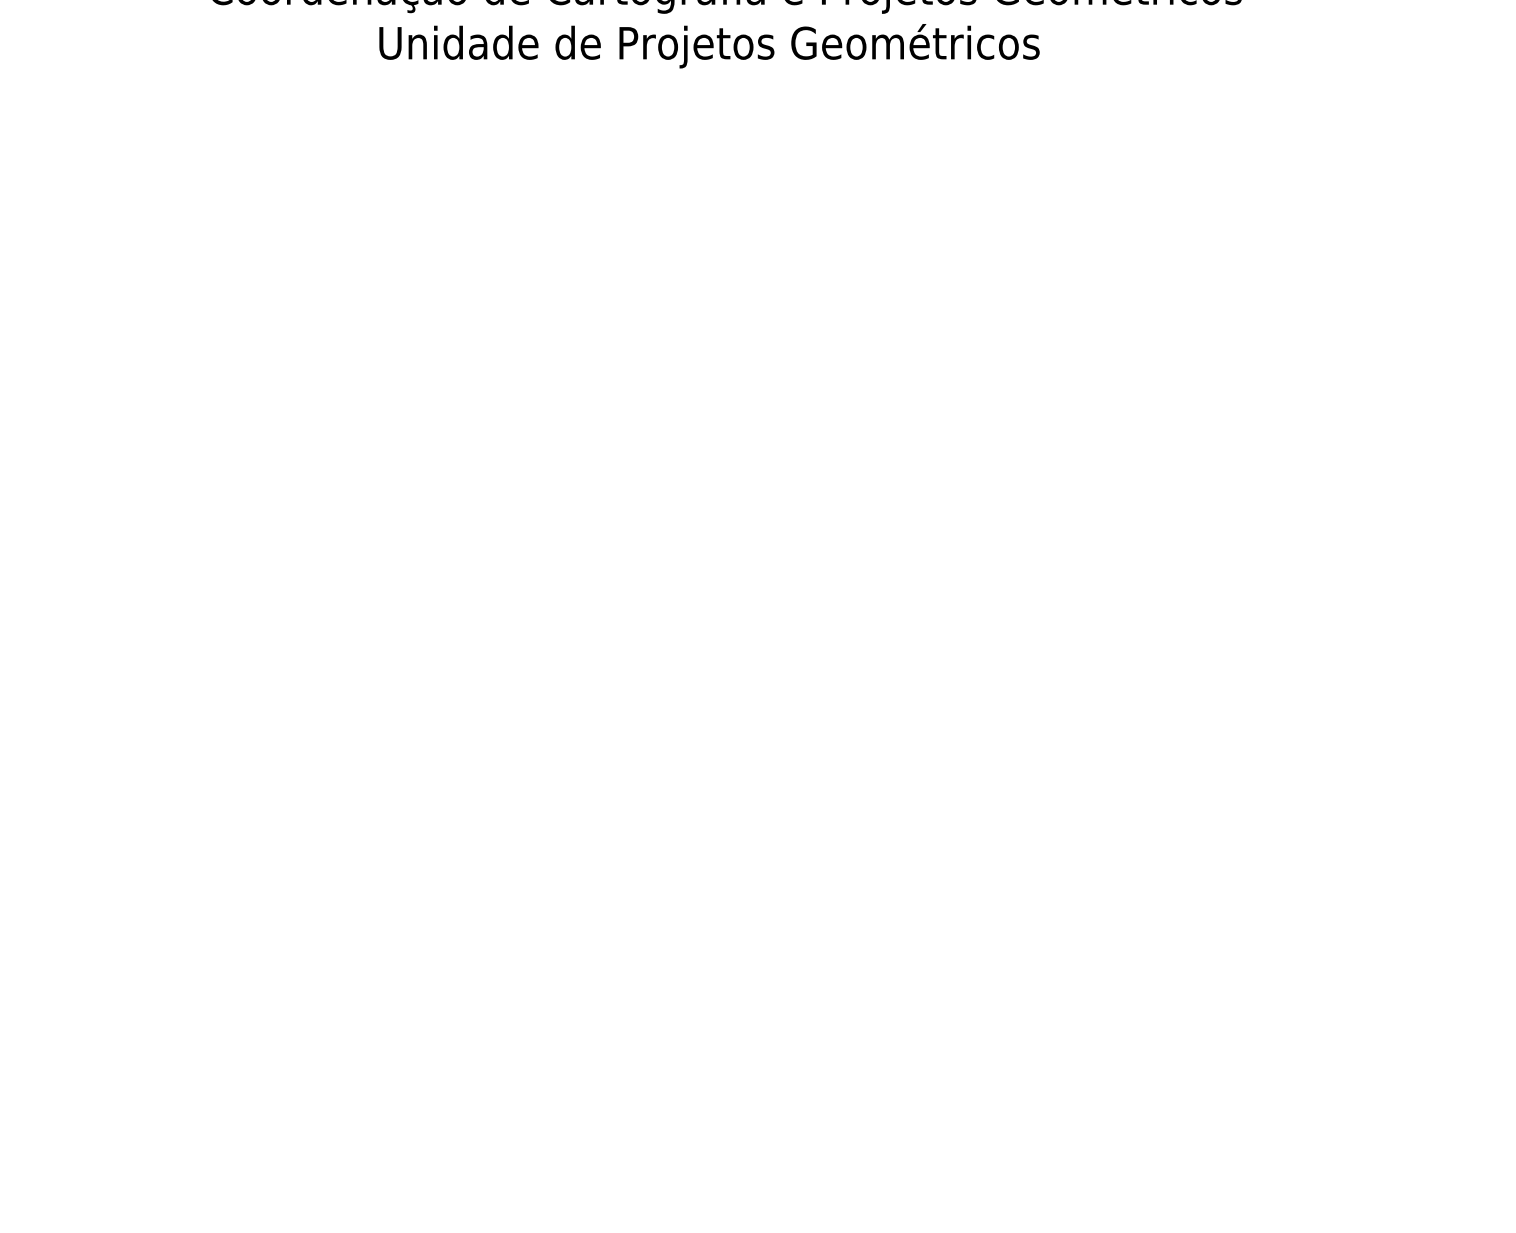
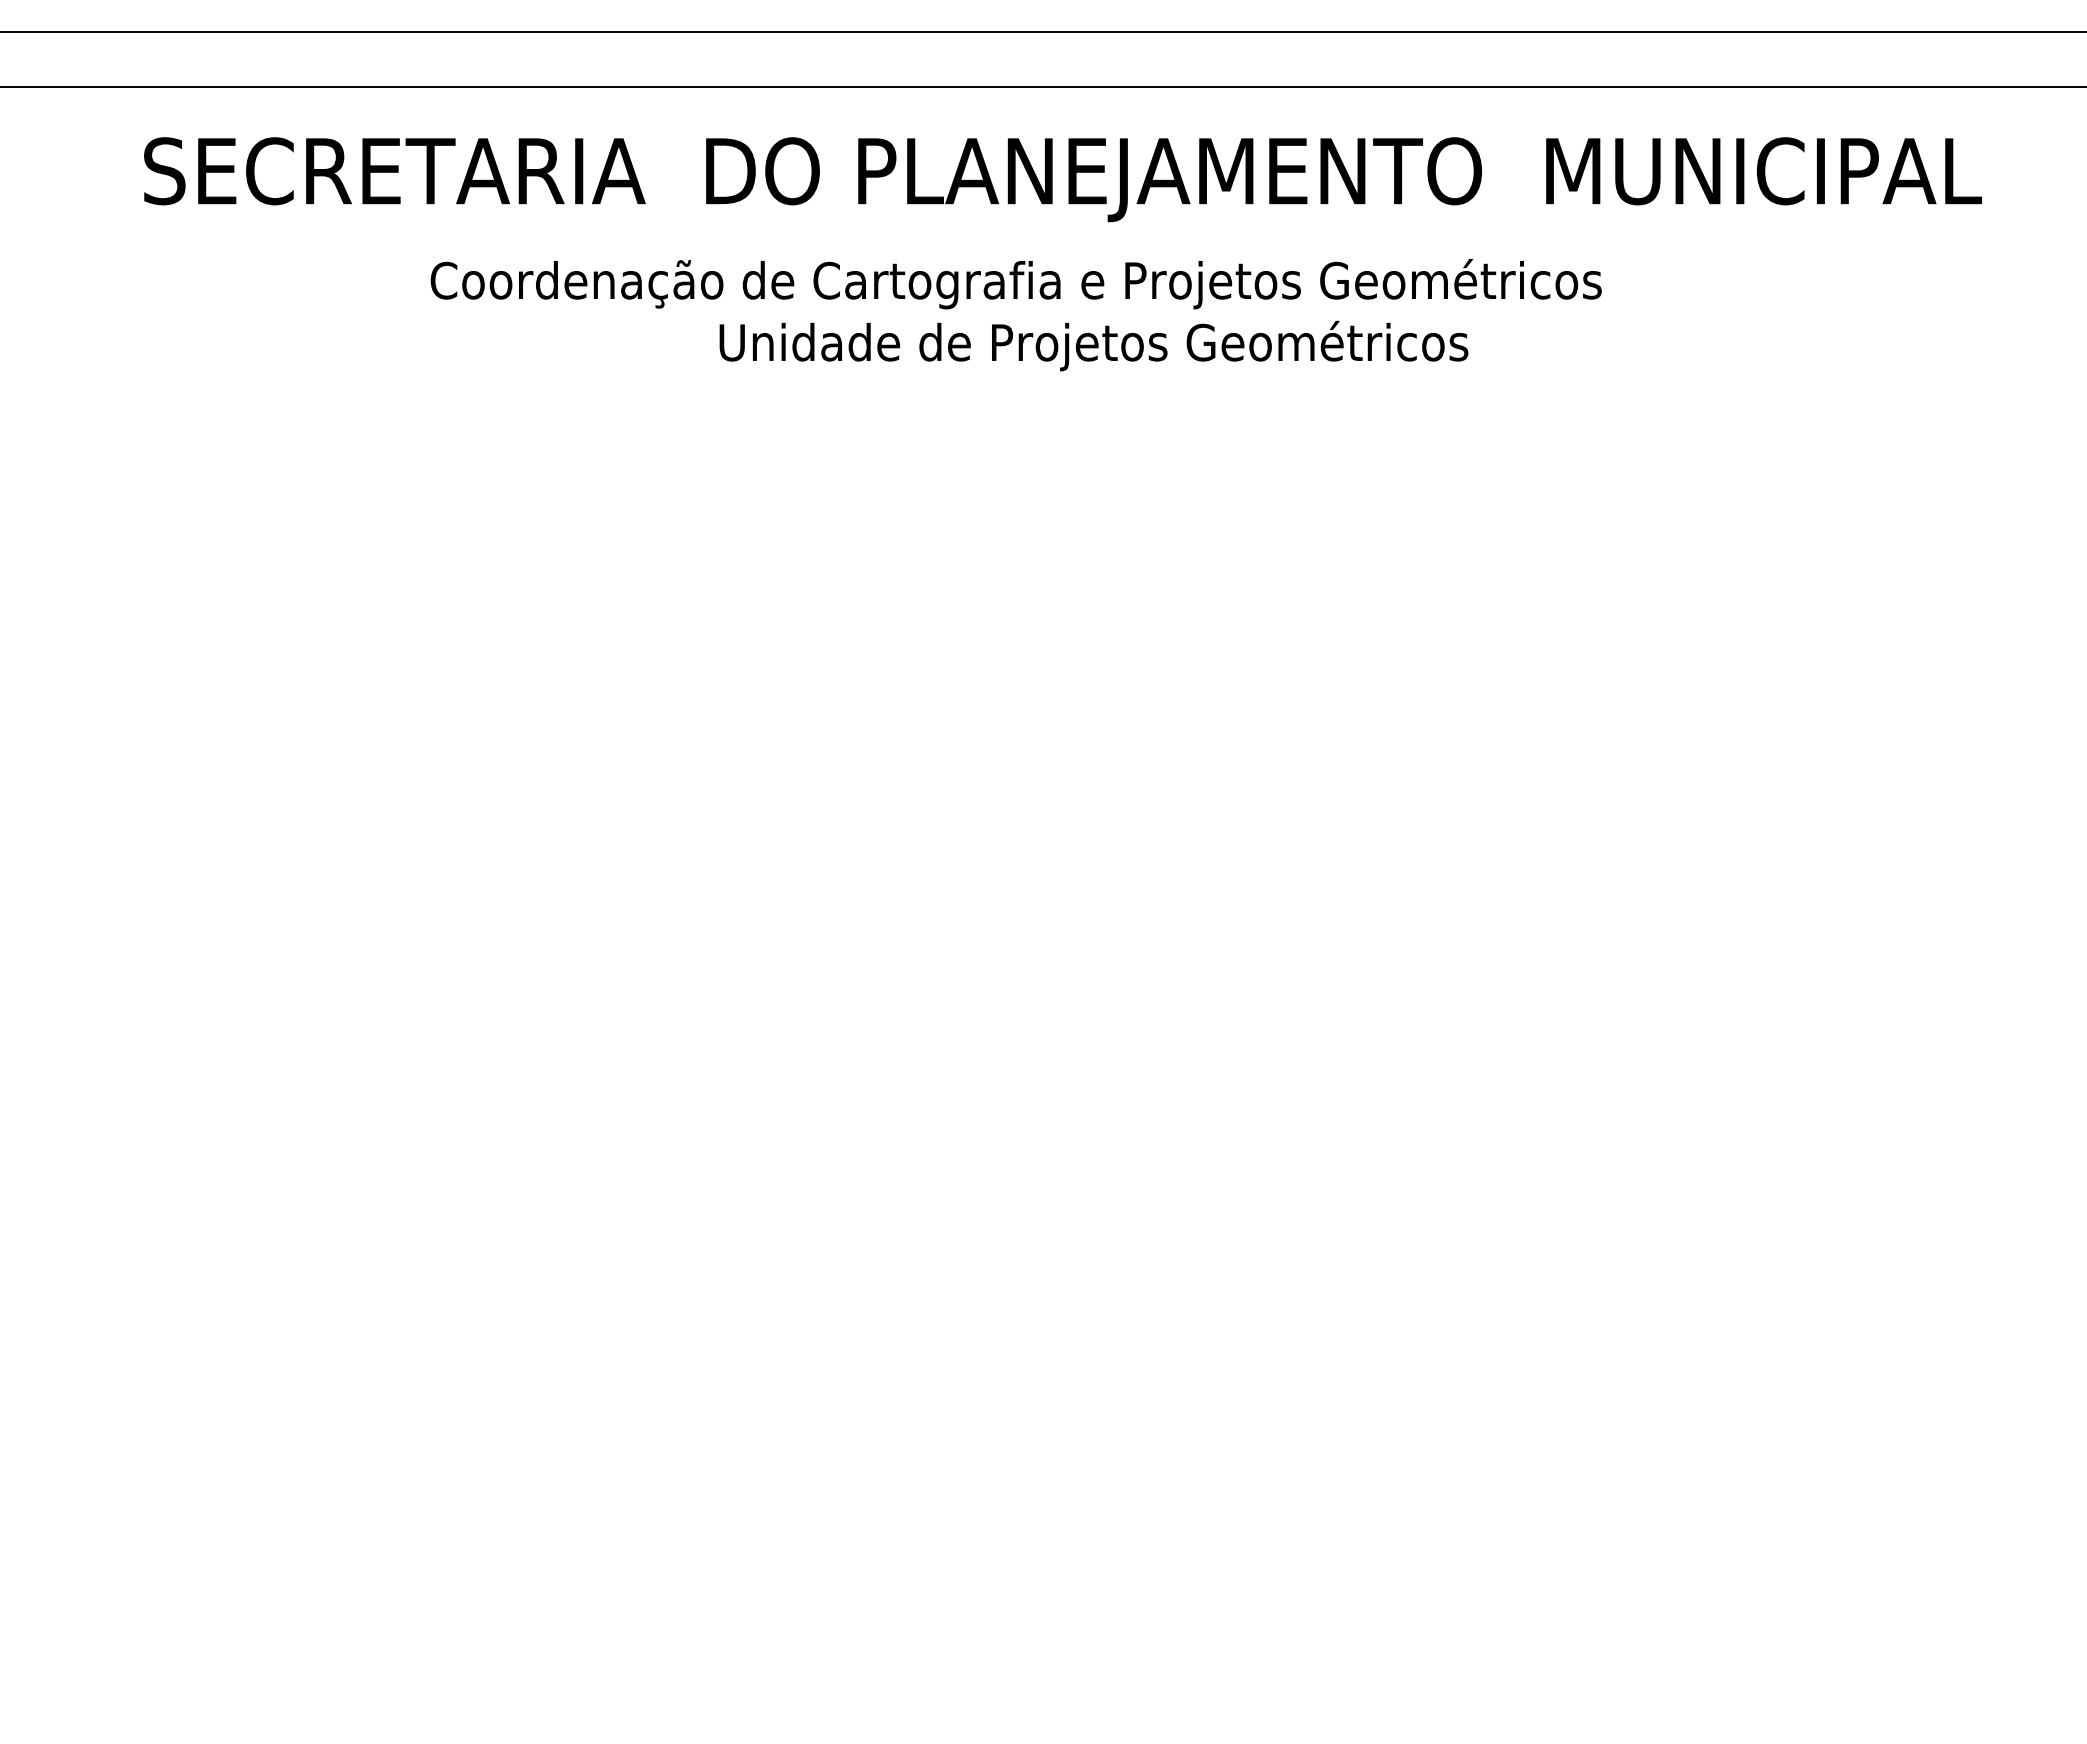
text: (709, 45) -> (1093, 345), moved

